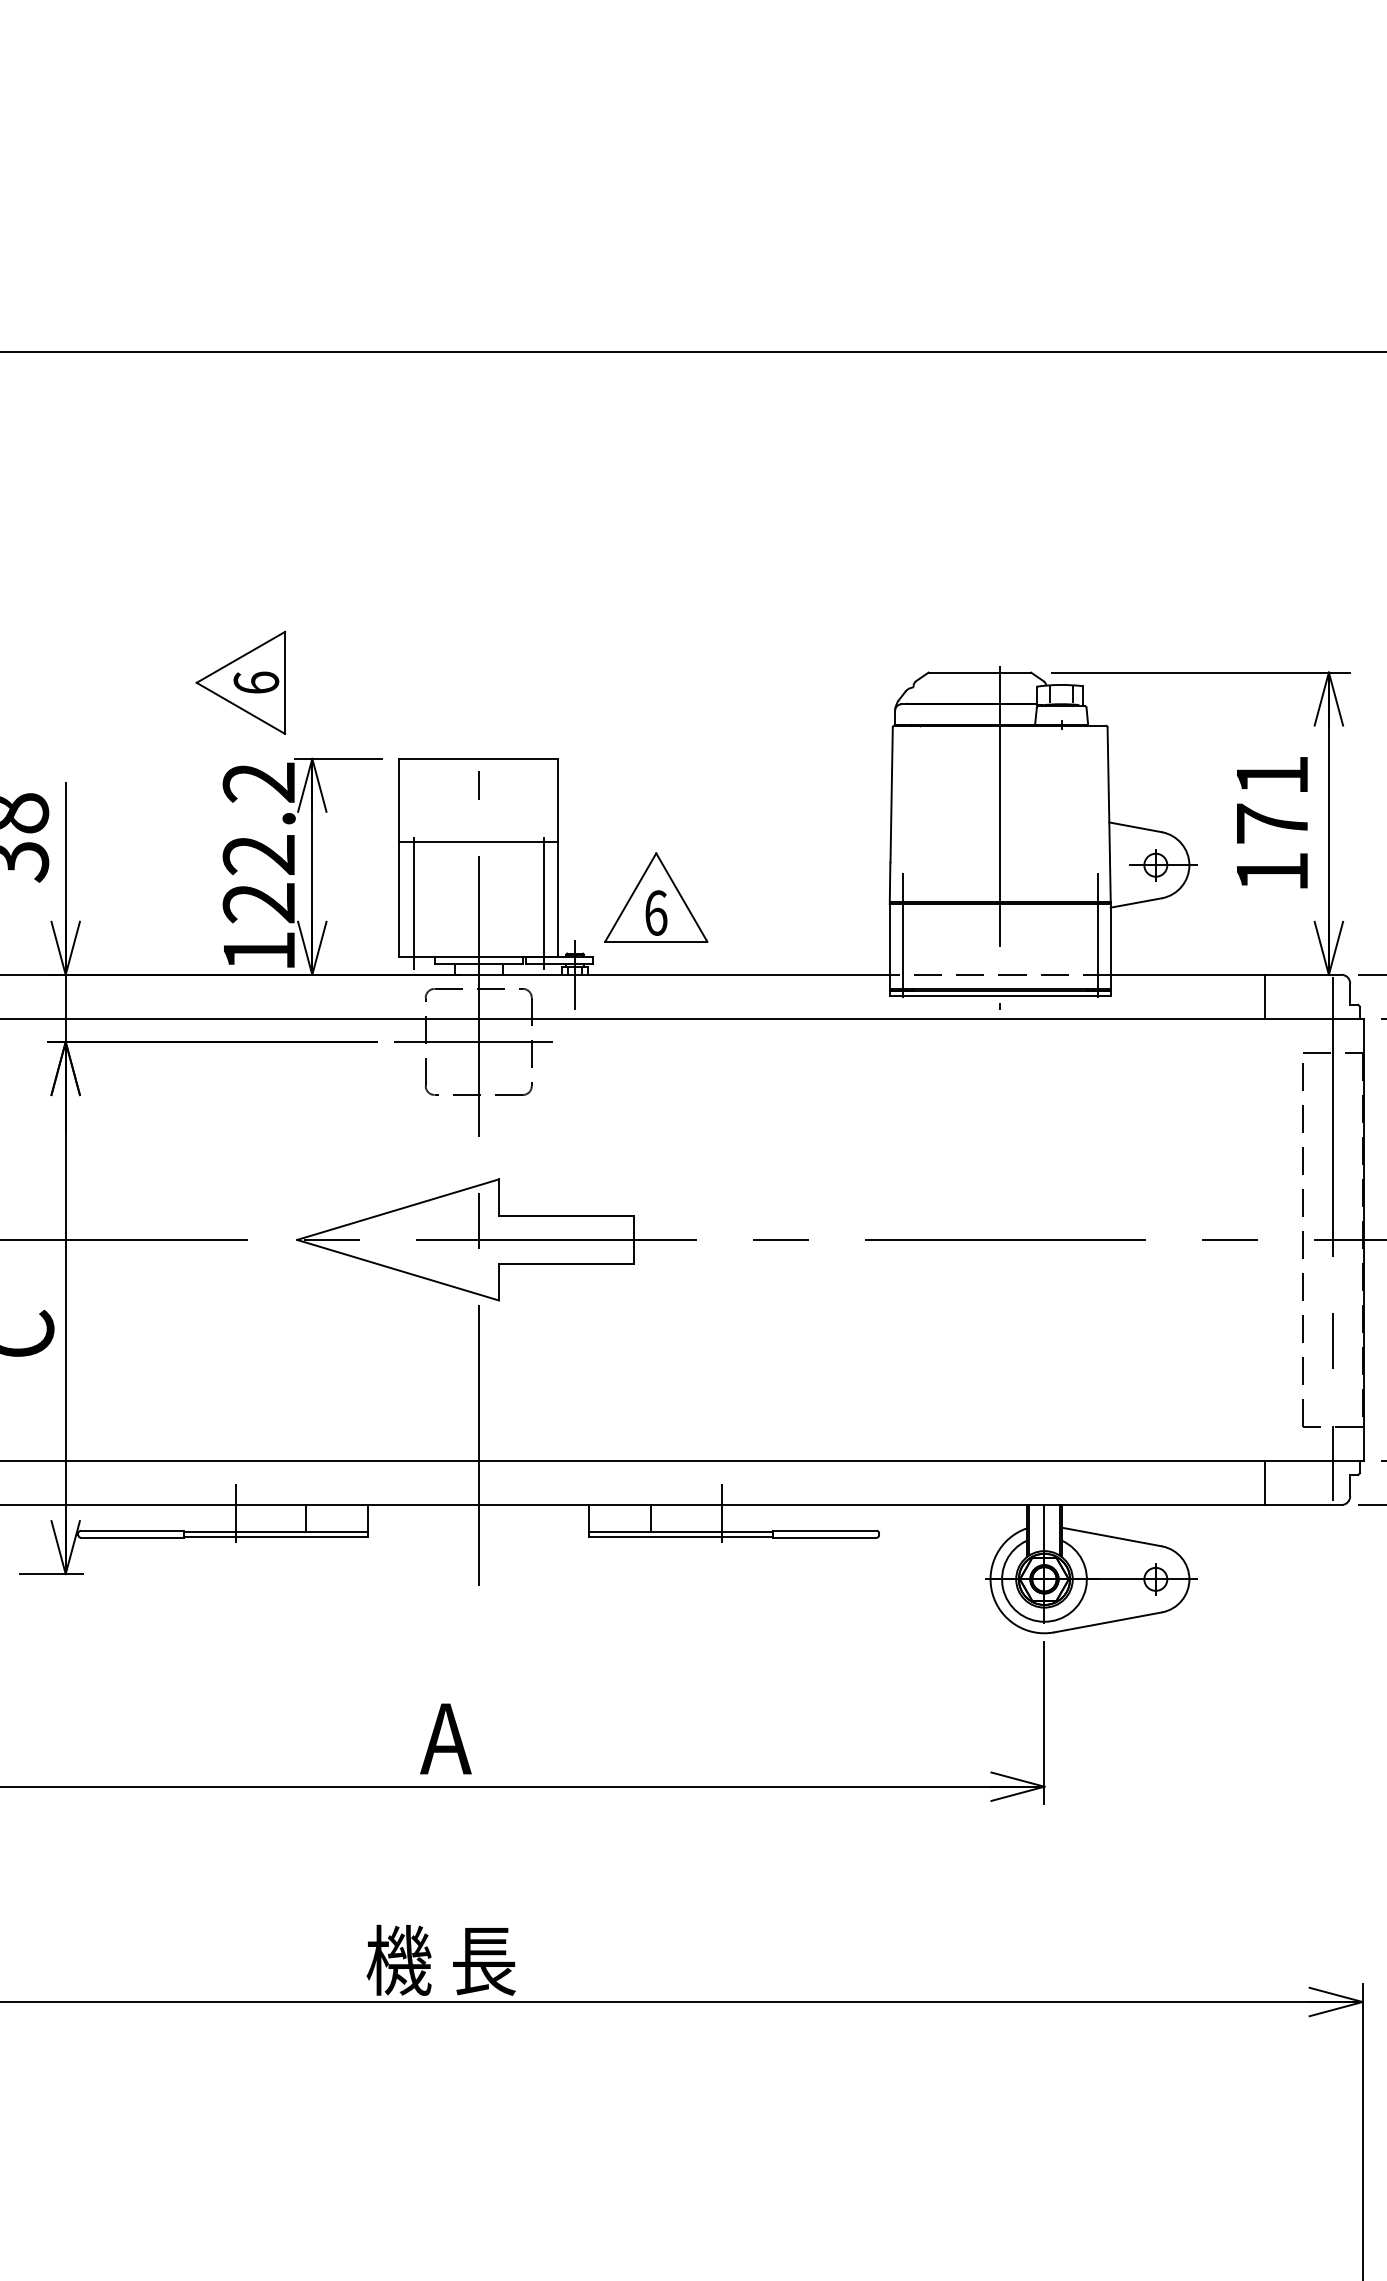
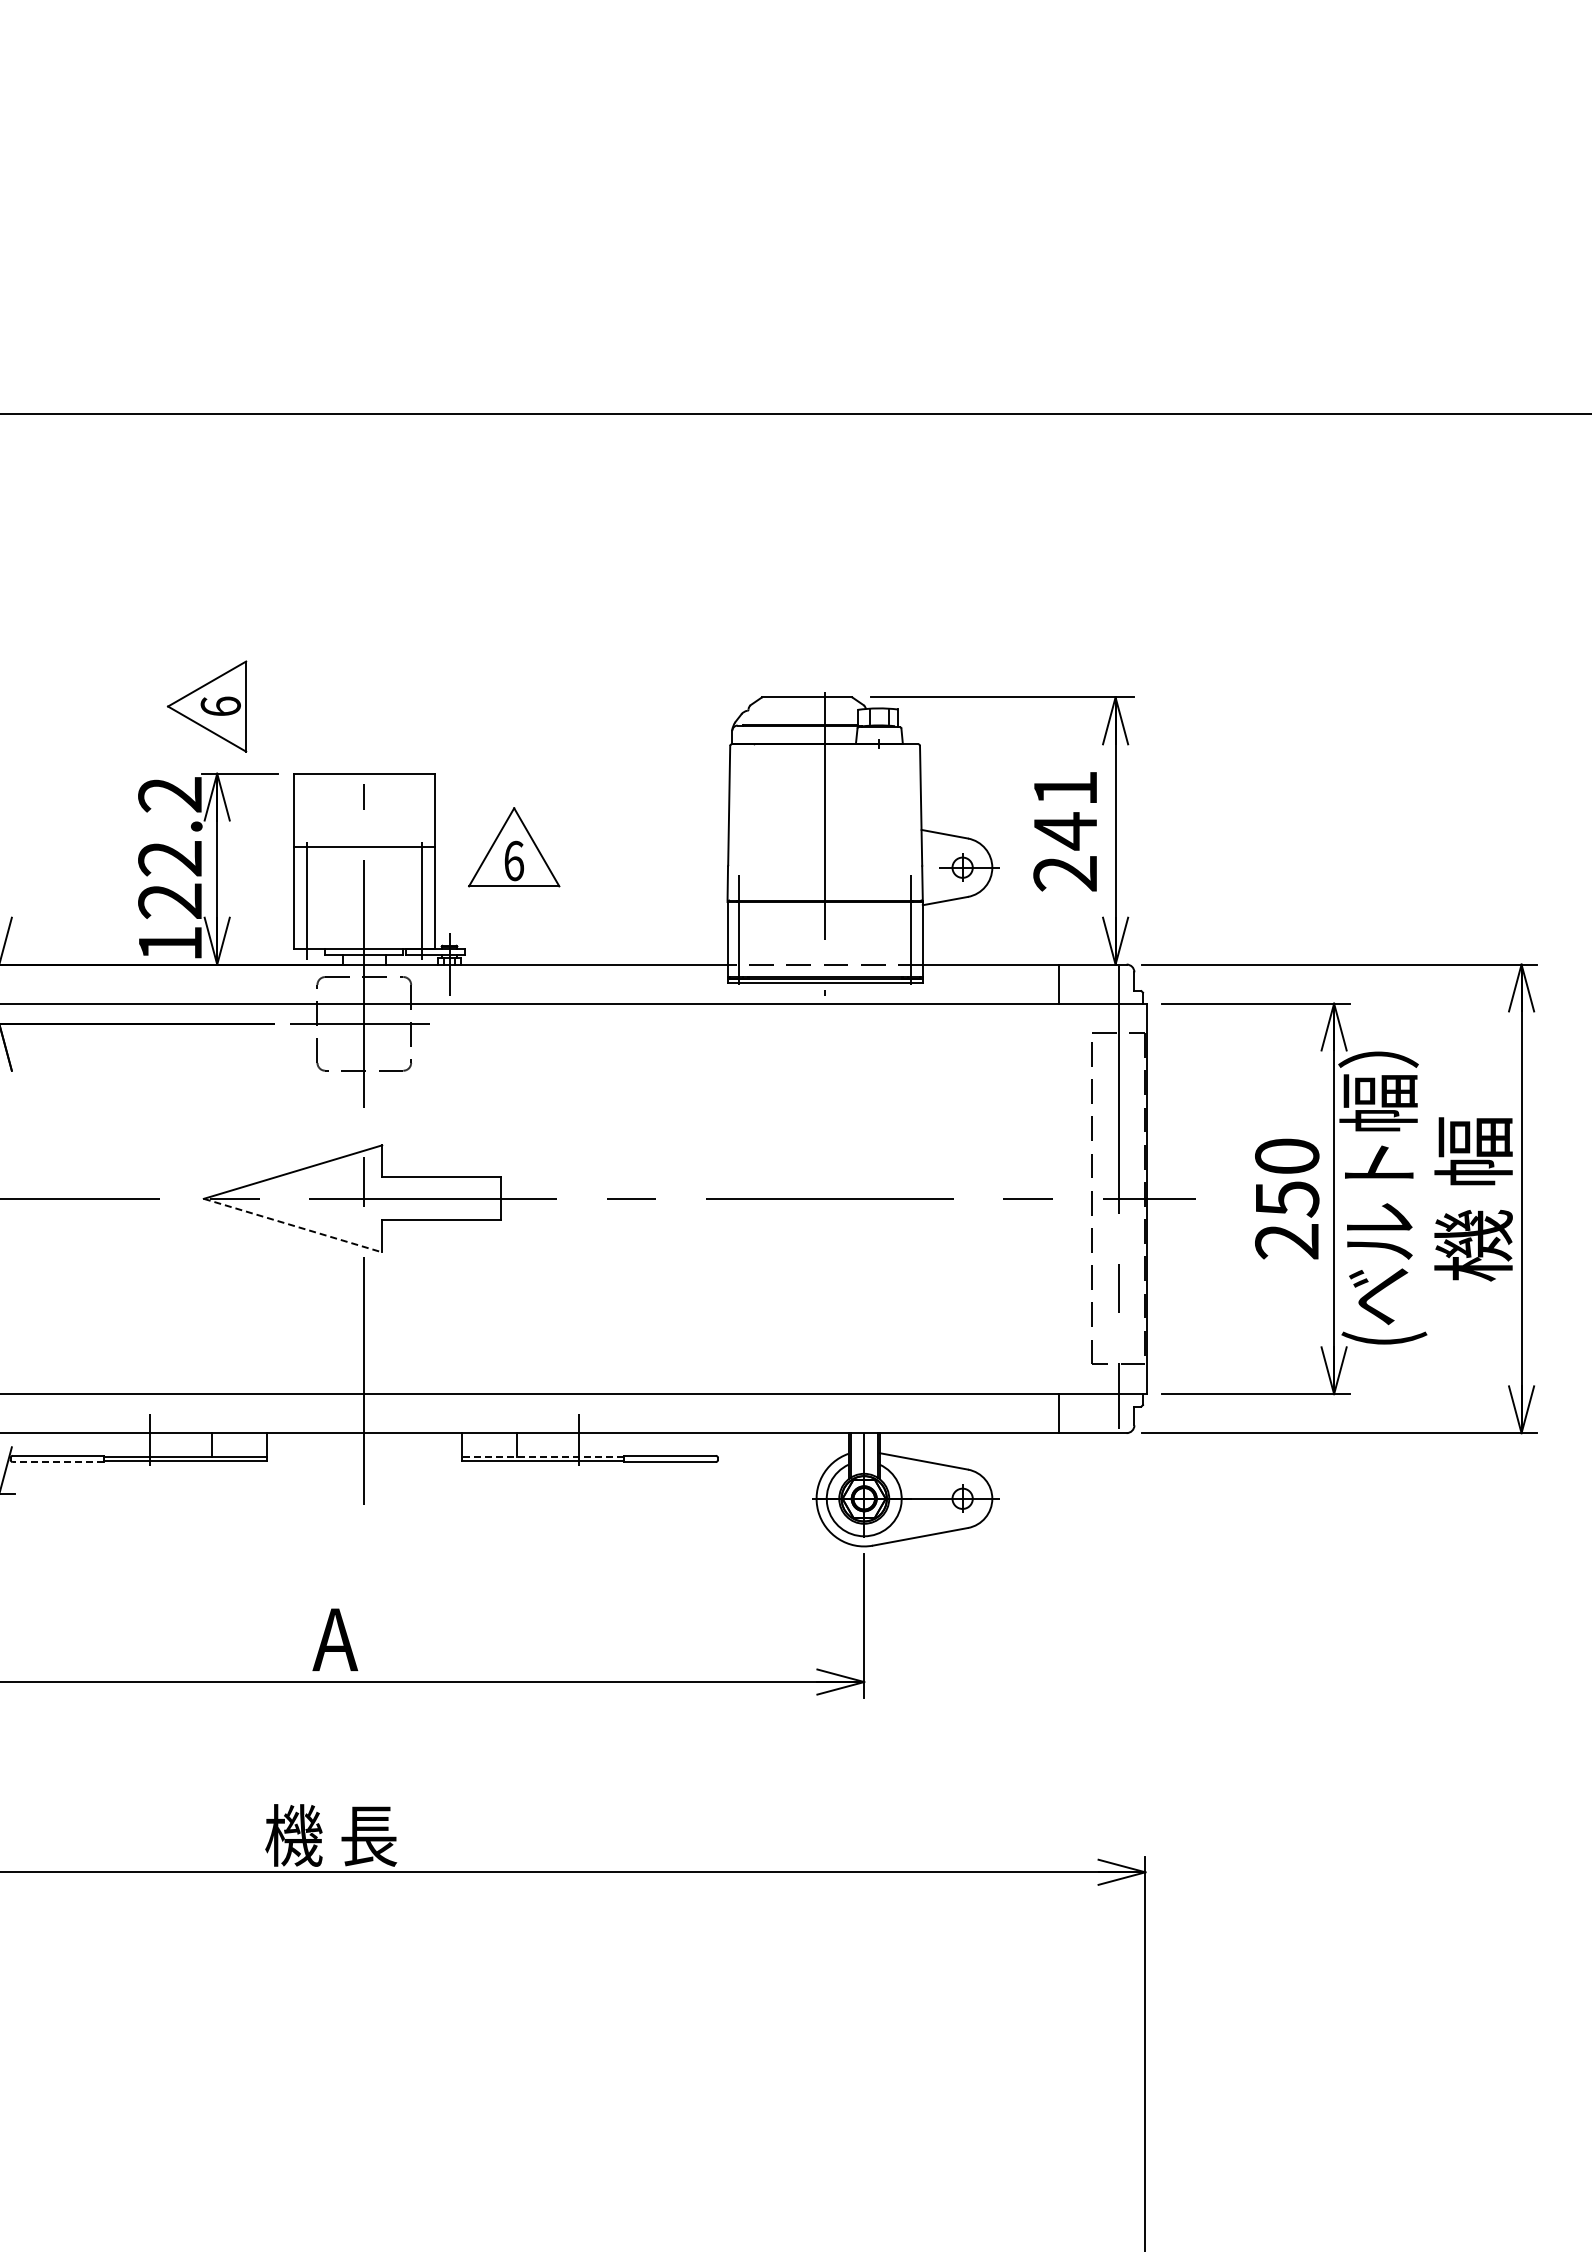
part: (240, 682) -> (206, 706), moved
text: (1271, 846) -> (1064, 851), 171 -> 241
part: (656, 897) -> (514, 847), moved
line: (398, 1270) -> (293, 1225), solid -> dashed
line: (680, 1531) -> (542, 1456), solid -> dashed
line: (132, 1538) -> (58, 1462), solid -> dashed

